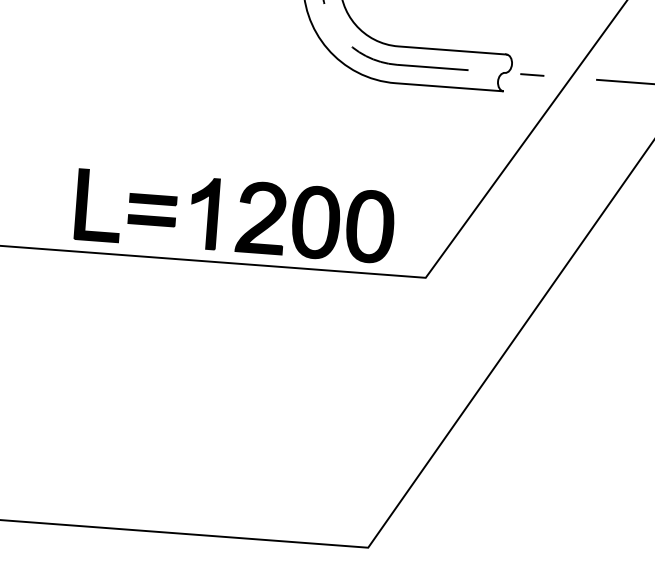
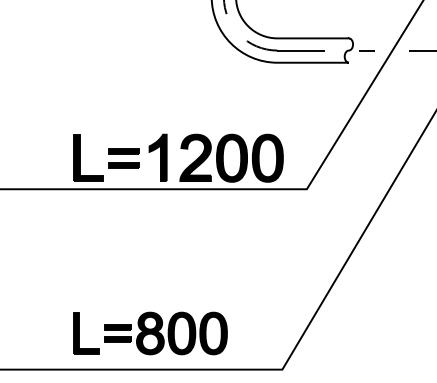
part: (172, 478) -> (150, 333), added

